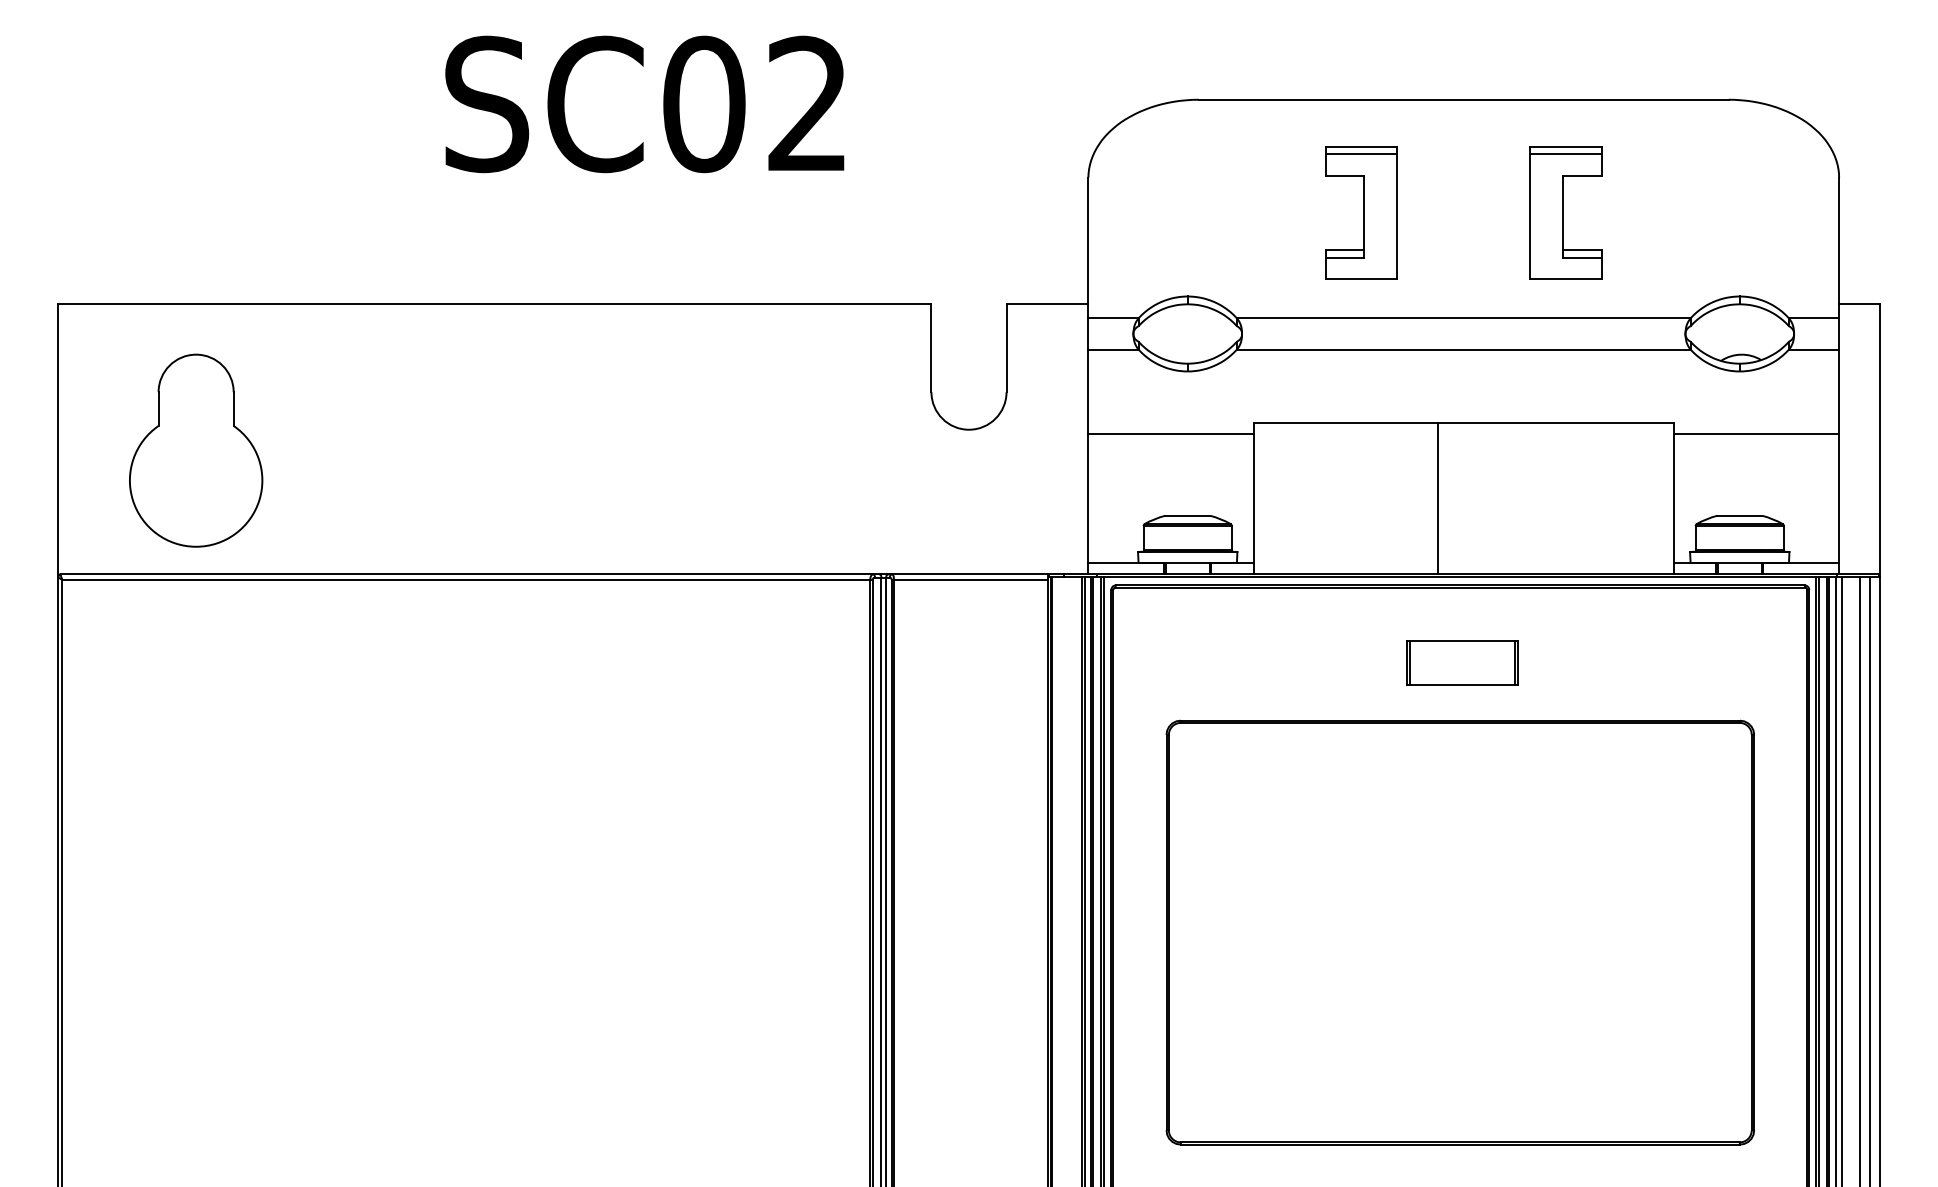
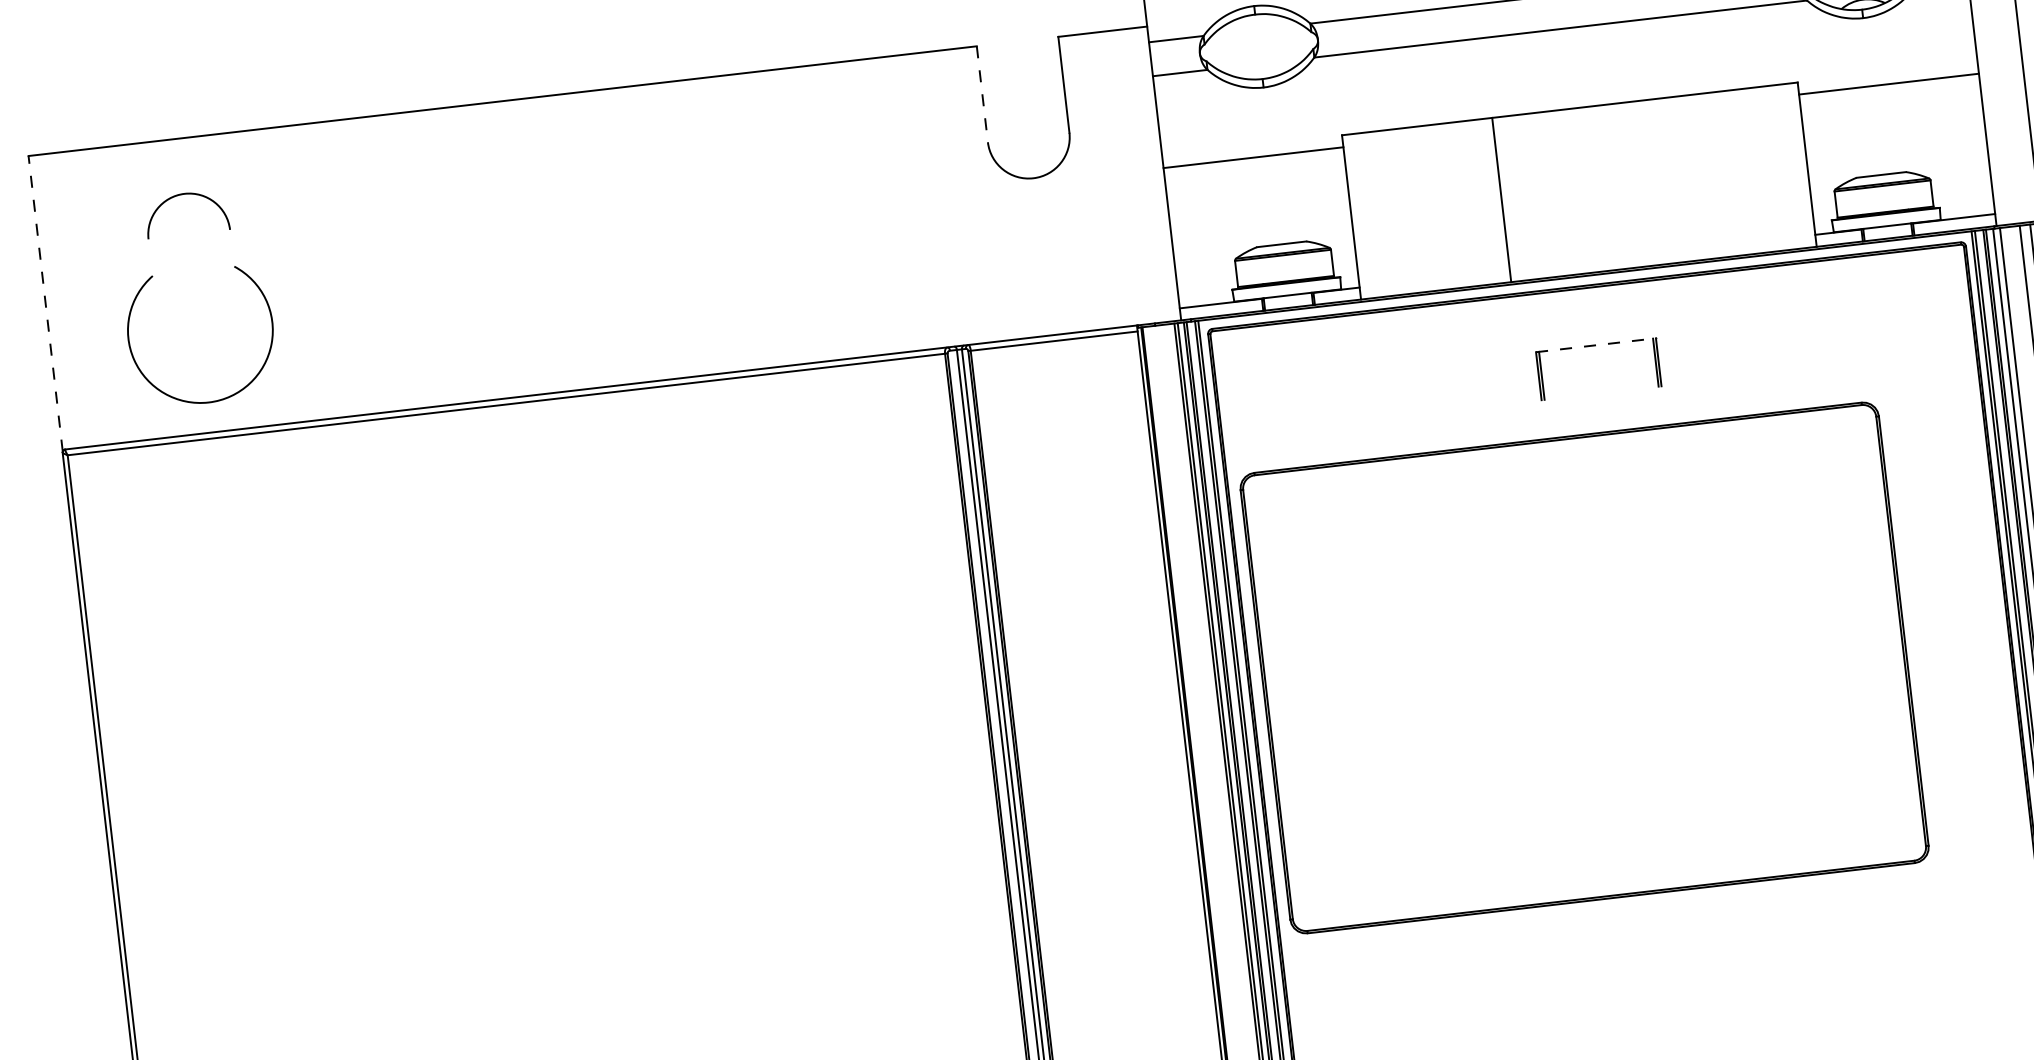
line: (931, 348) -> (982, 94), solid -> dashed
line: (158, 408) -> (150, 257), removed
line: (233, 408) -> (231, 247), removed
line: (58, 439) -> (45, 303), solid -> dashed
line: (1438, 498) -> (1501, 199), moved
line: (1463, 640) -> (1596, 345), solid -> dashed
line: (1462, 684) -> (1601, 392), removed
part: (1459, 932) -> (1583, 667), moved

